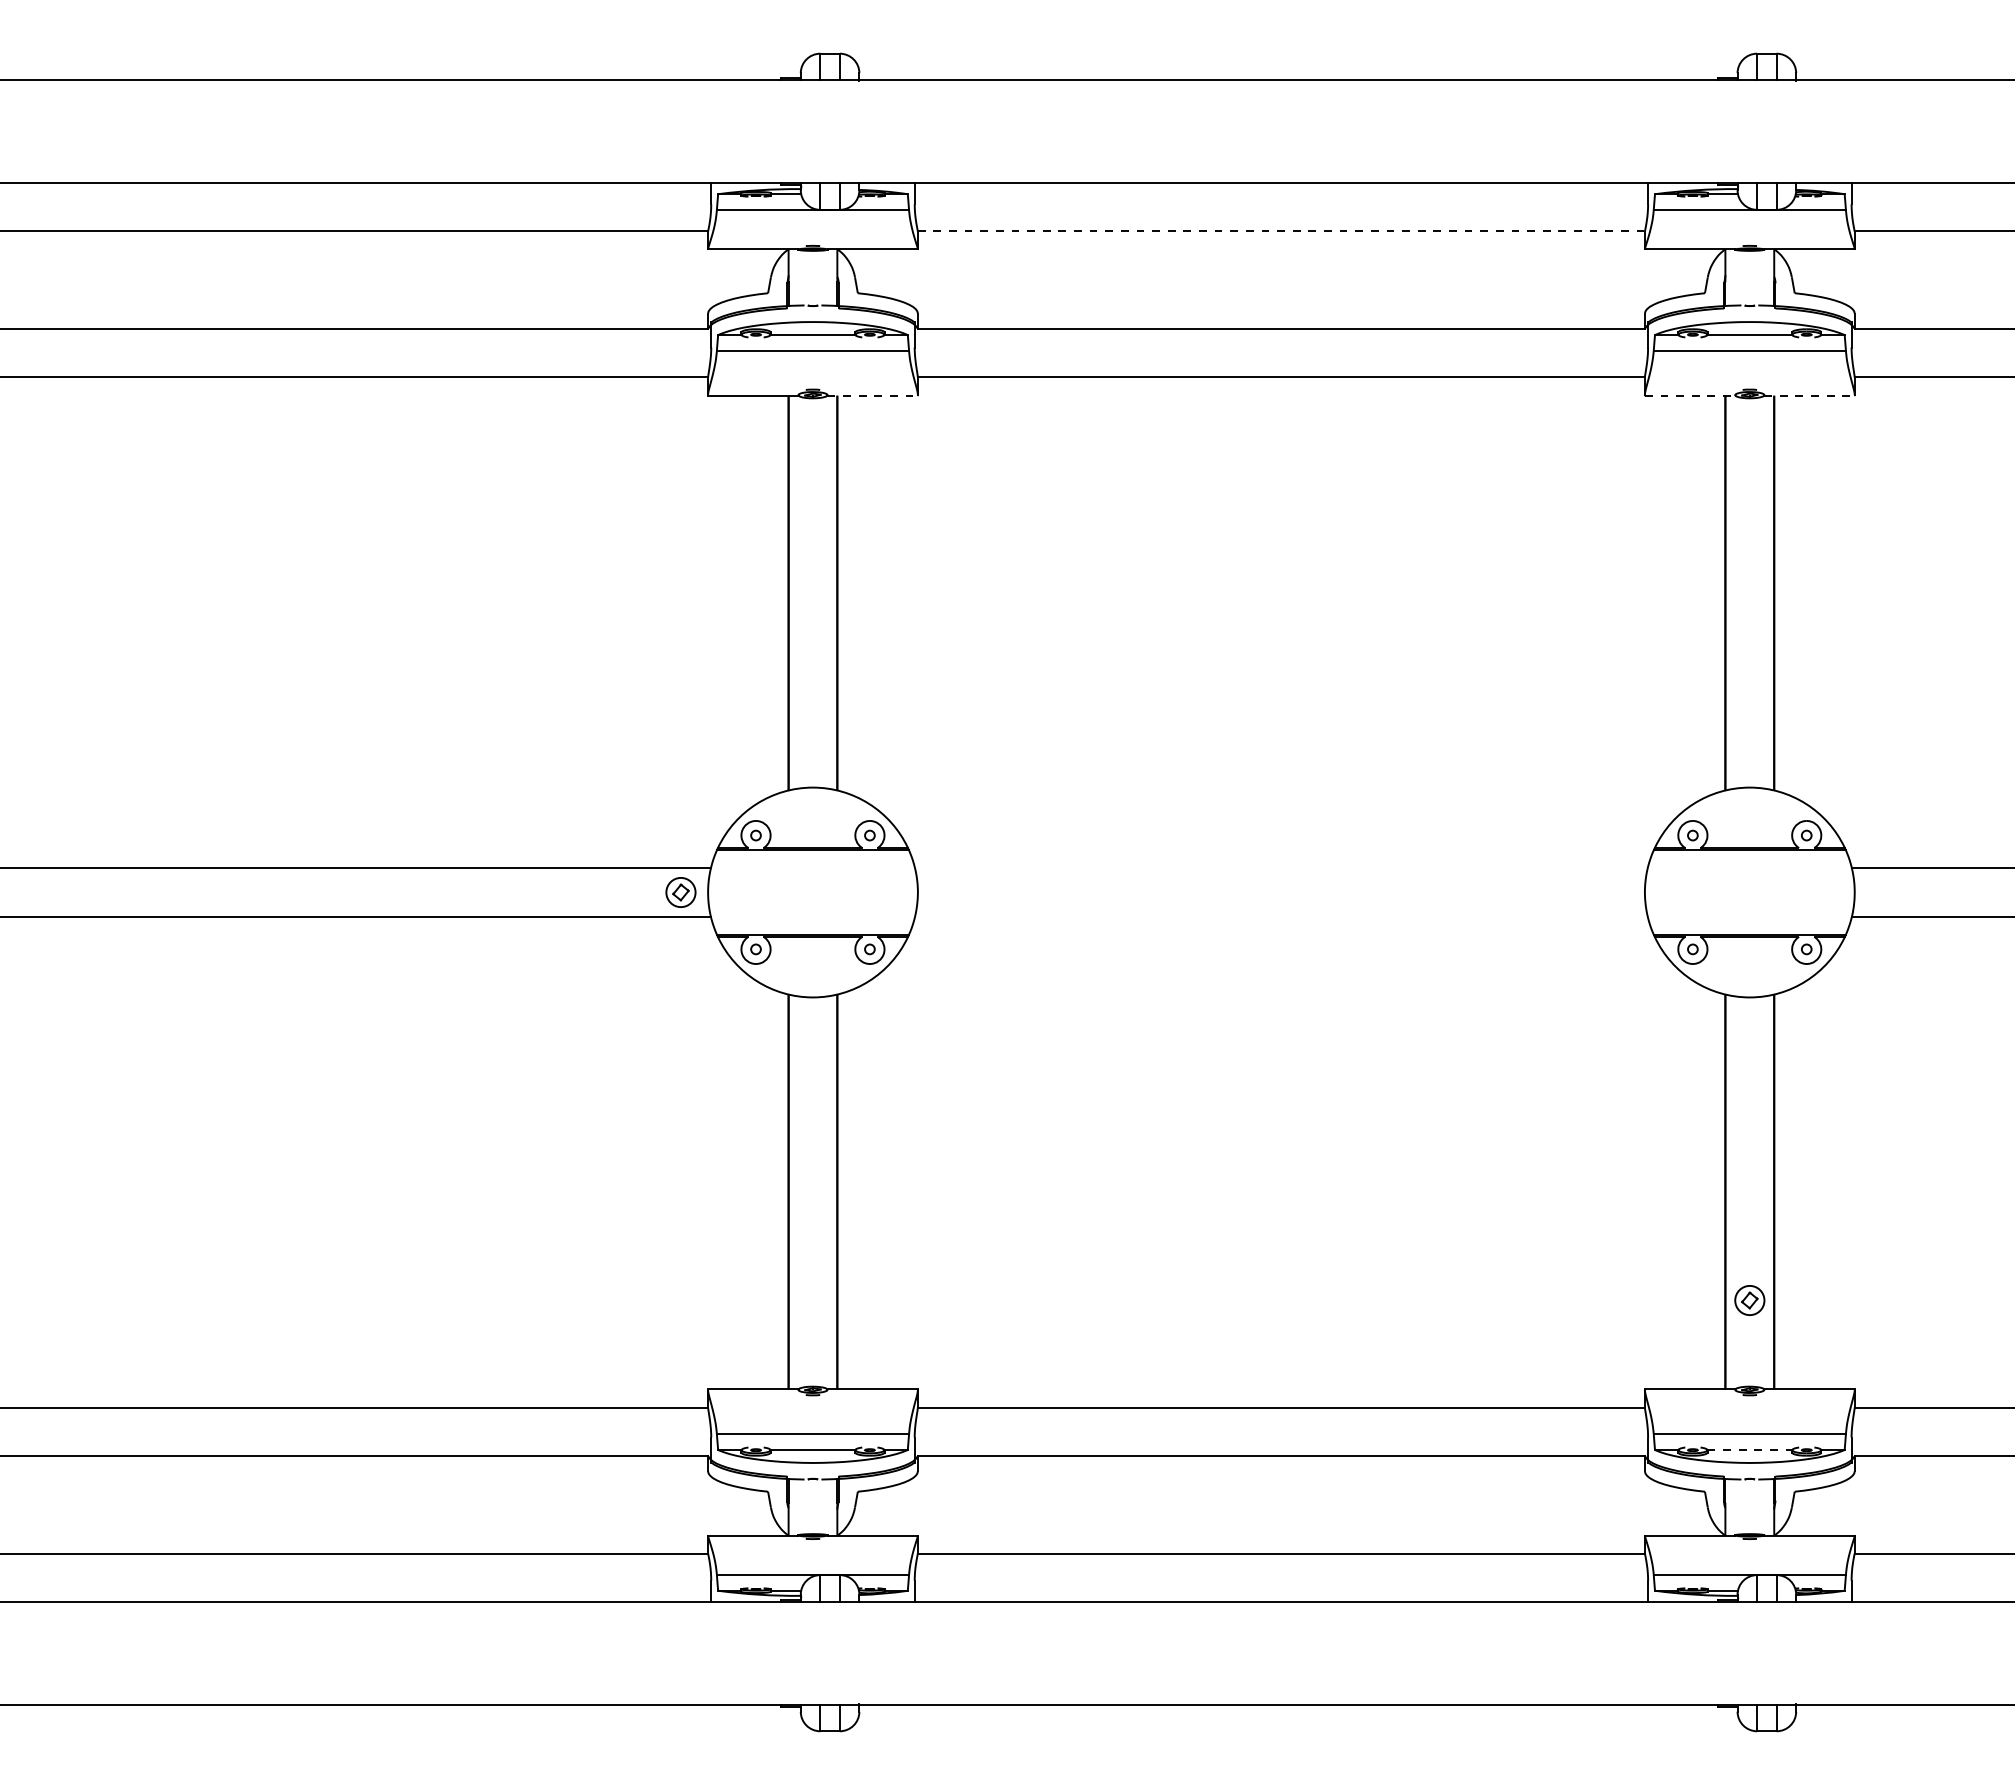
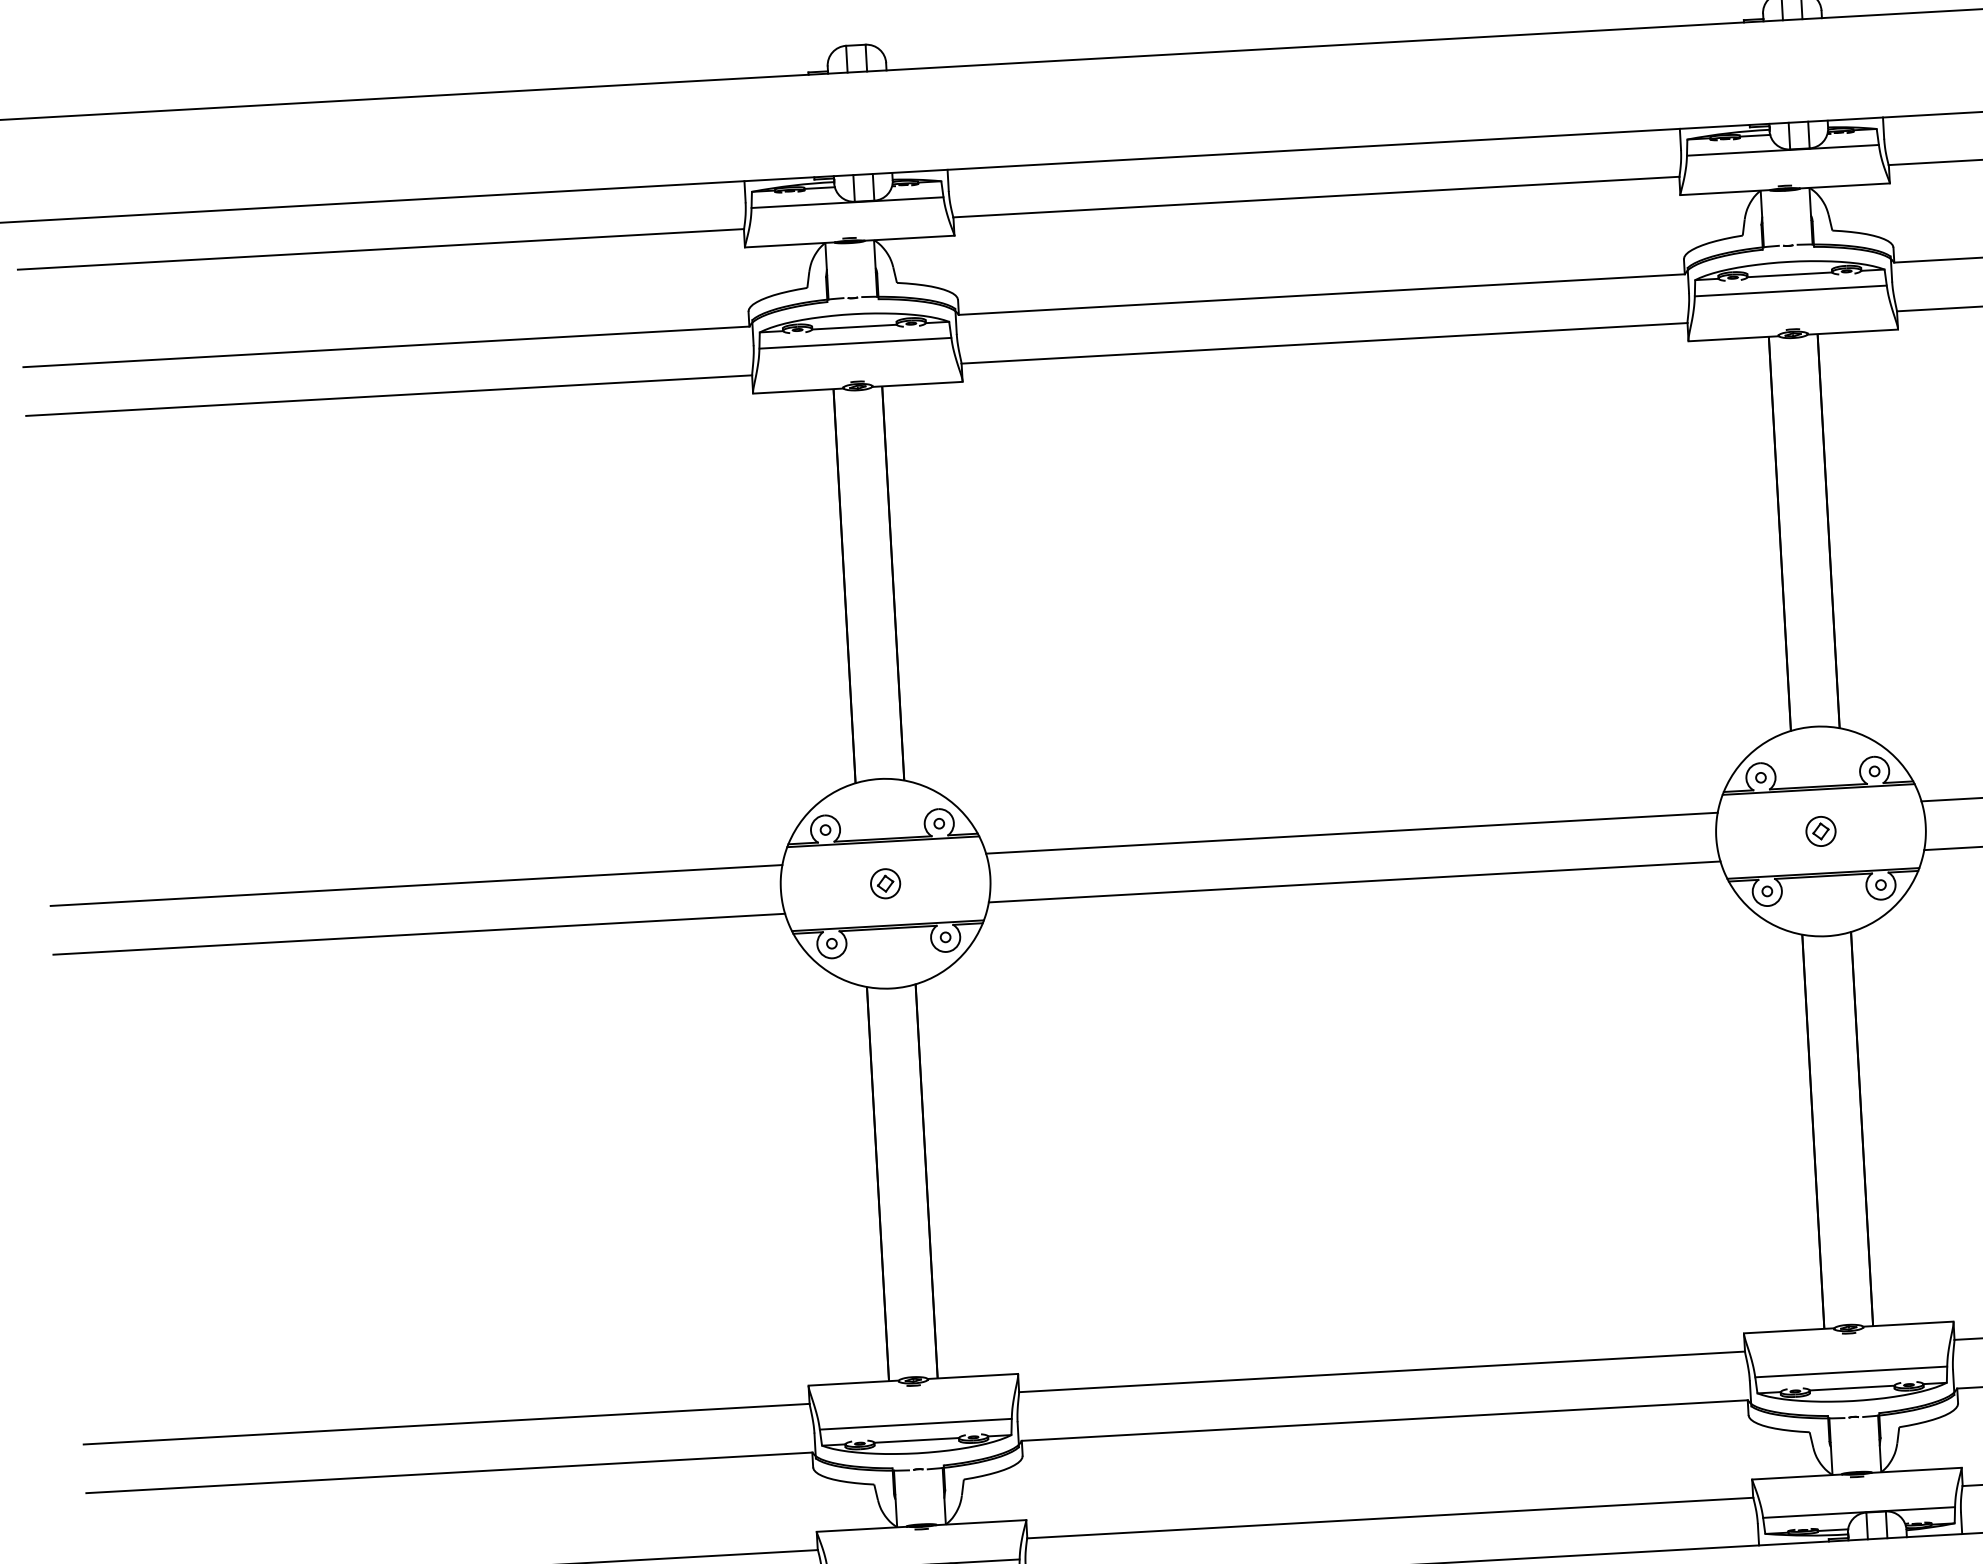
line: (1281, 230) -> (1316, 196), dashed -> solid
line: (873, 395) -> (918, 384), dashed -> solid
line: (1690, 395) -> (1734, 338), dashed -> solid
line: (1809, 395) -> (1852, 331), dashed -> solid
line: (1281, 868) -> (1352, 833), added
part: (680, 892) -> (885, 883), moved
line: (1281, 916) -> (1354, 881), added
part: (1749, 1300) -> (1820, 831), moved
line: (1750, 1450) -> (1852, 1388), dashed -> solid

